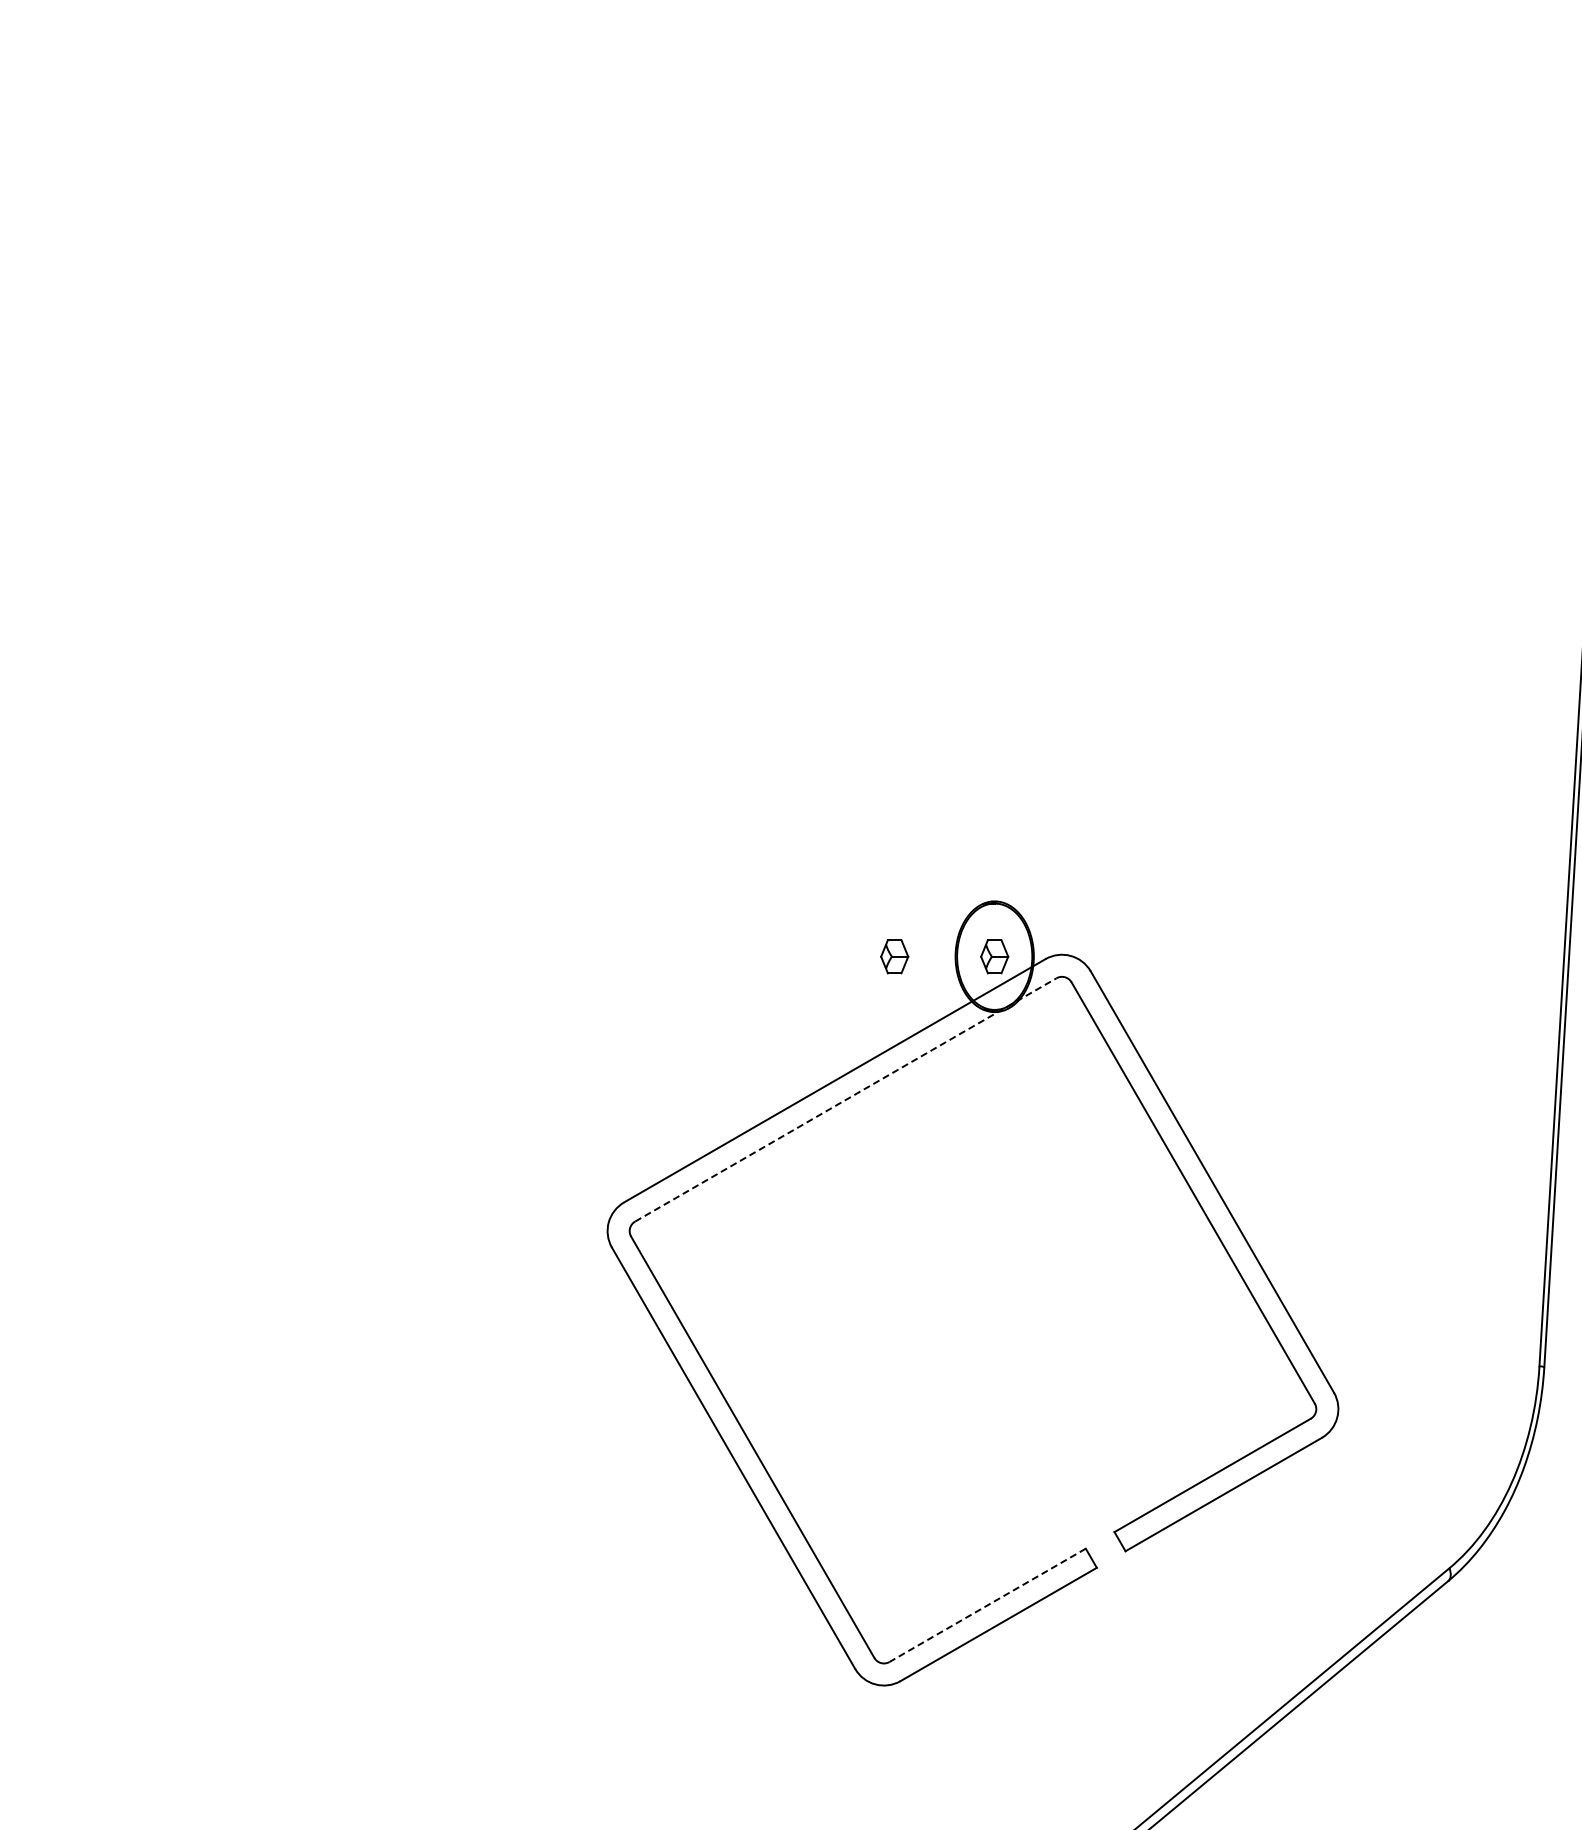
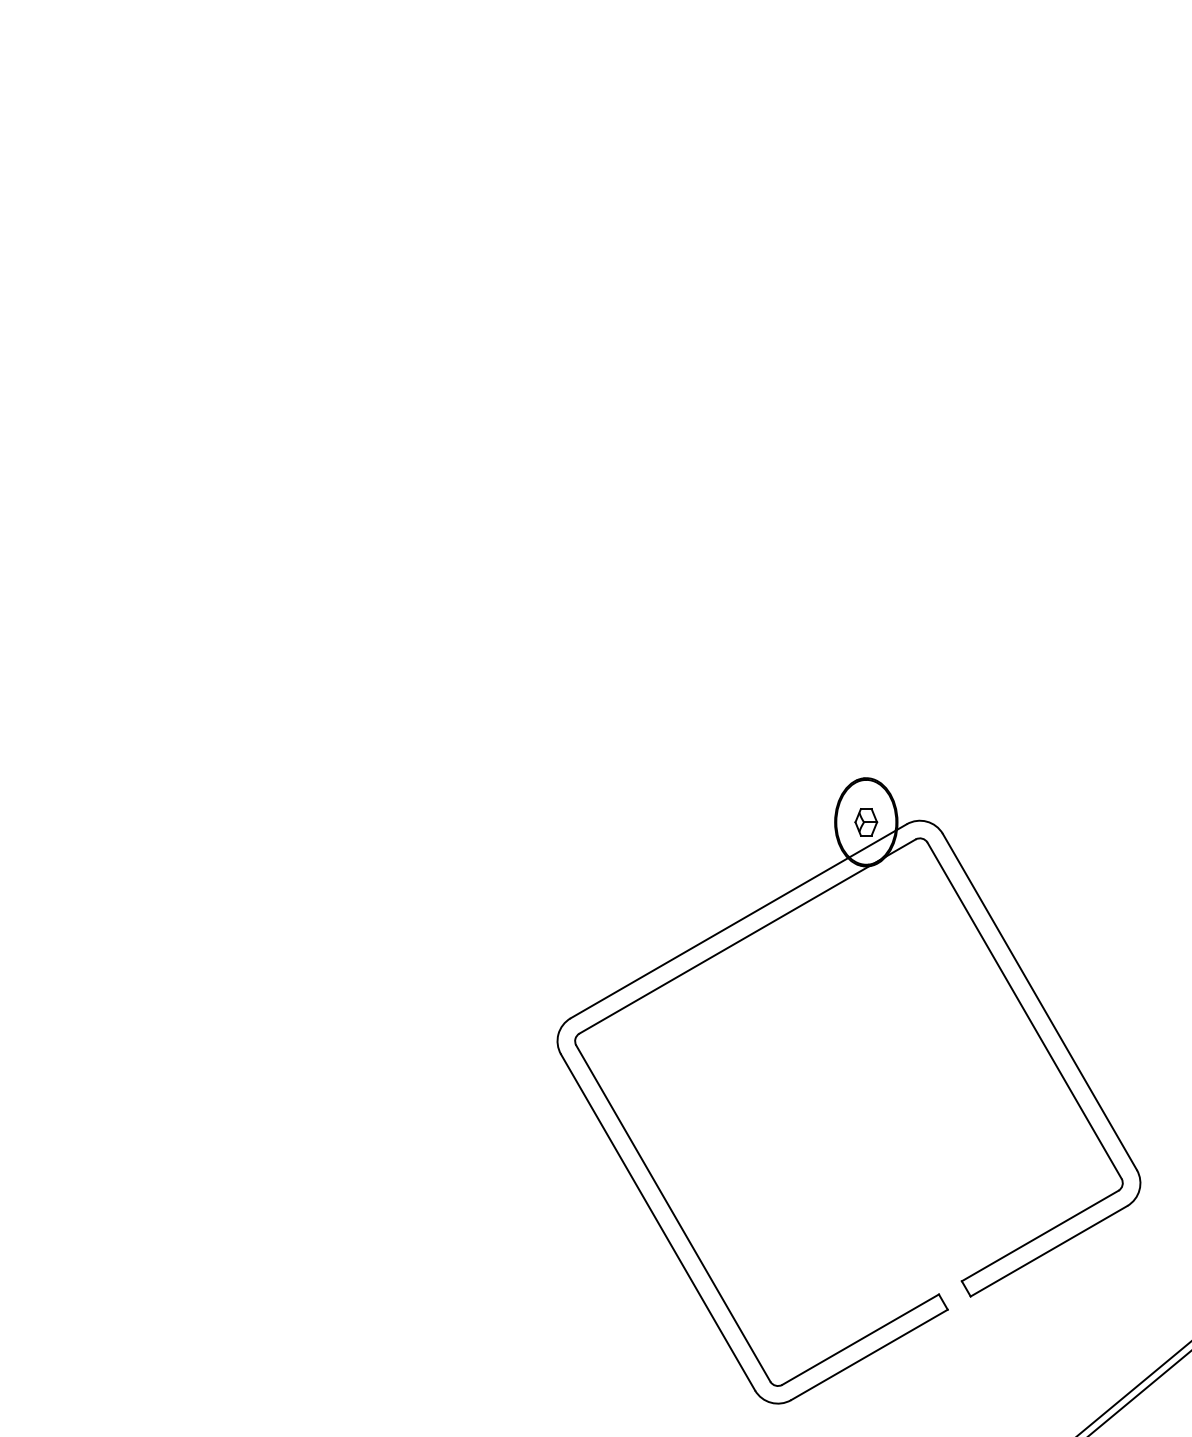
part: (894, 956) -> (786, 822), removed
line: (846, 1099) -> (748, 936), dashed -> solid
line: (987, 1605) -> (860, 1339), dashed -> solid

